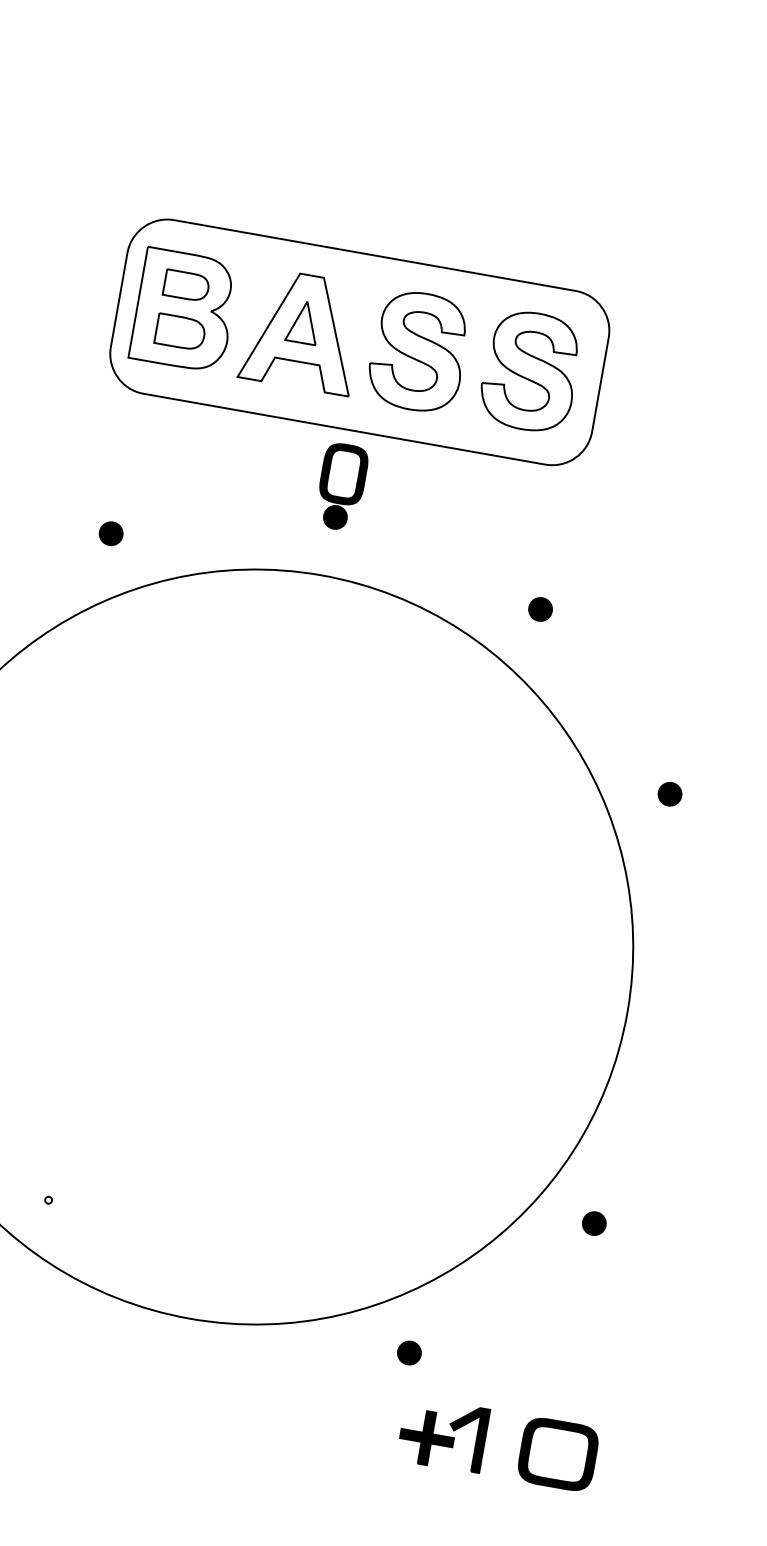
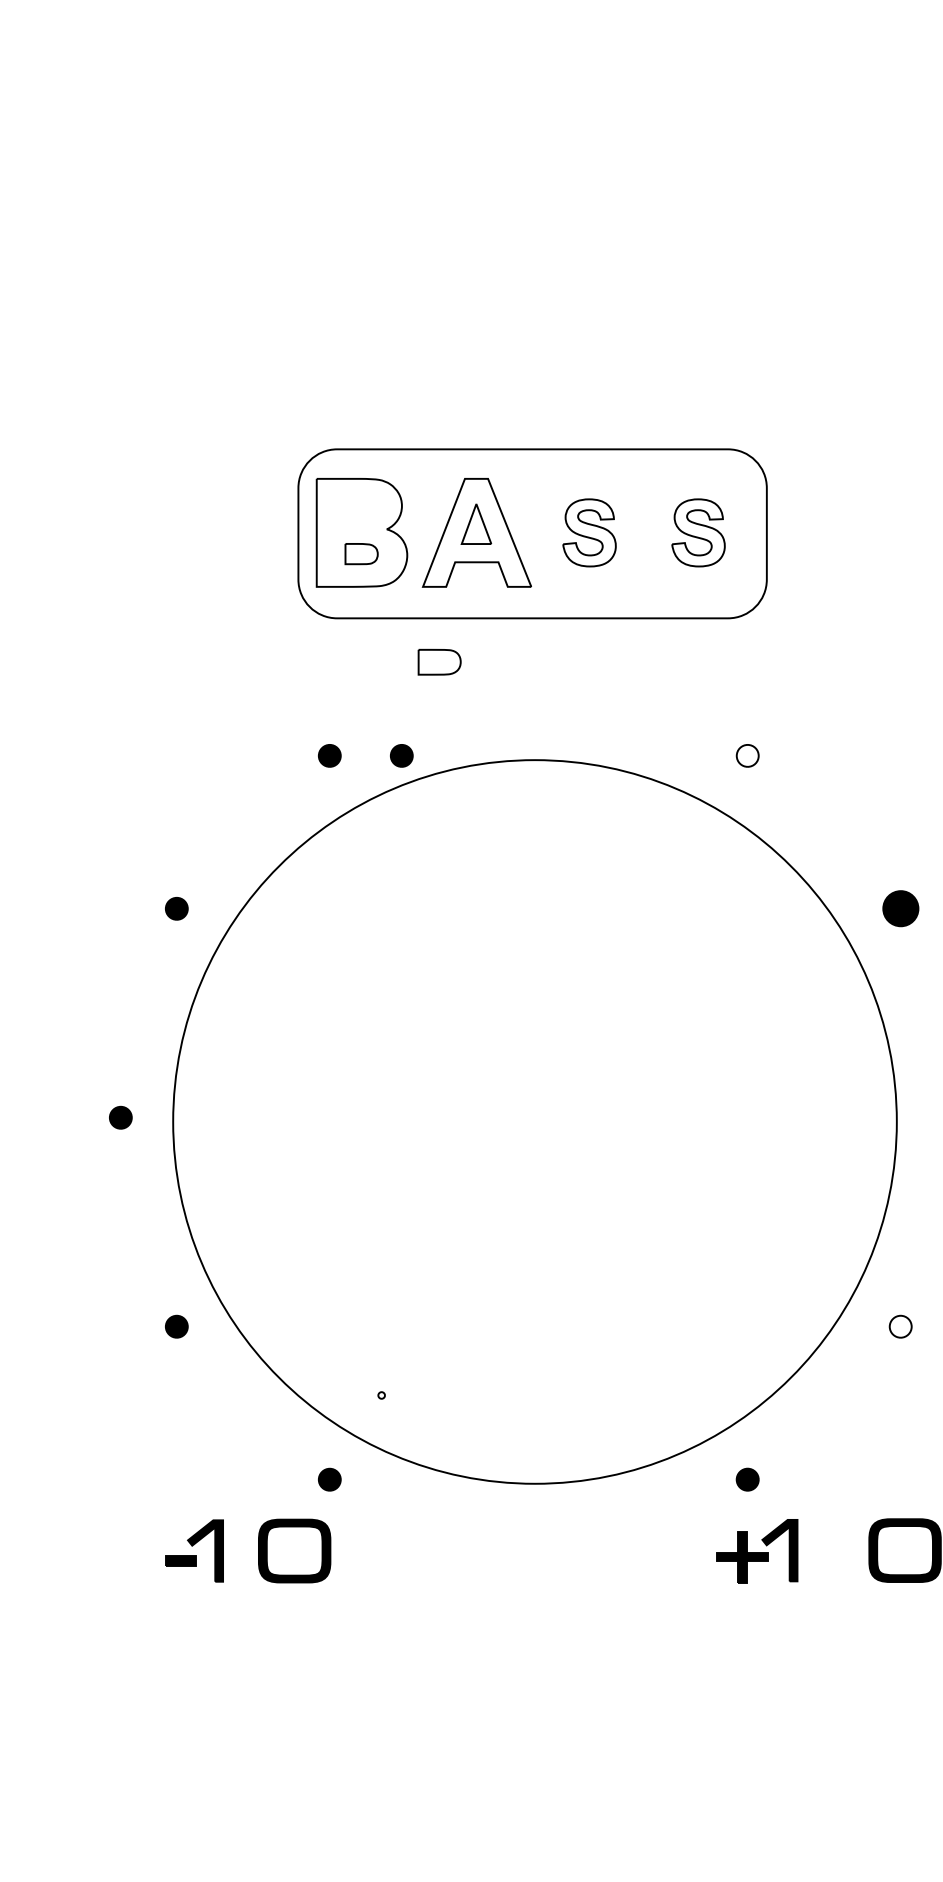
part: (186, 284) -> (439, 661), moved
part: (180, 331) -> (361, 553), size x0.7
part: (418, 351) -> (589, 532), size x0.6
part: (530, 371) -> (698, 532), size x0.6
part: (341, 486) -> (539, 672), removed
part: (184, 546) -> (401, 755), added
fill: (540, 609) -> (747, 755), removed
part: (669, 793) -> (900, 908), size x1.6
fill: (594, 1223) -> (900, 1326), removed
part: (443, 1435) -> (757, 1551), moved

